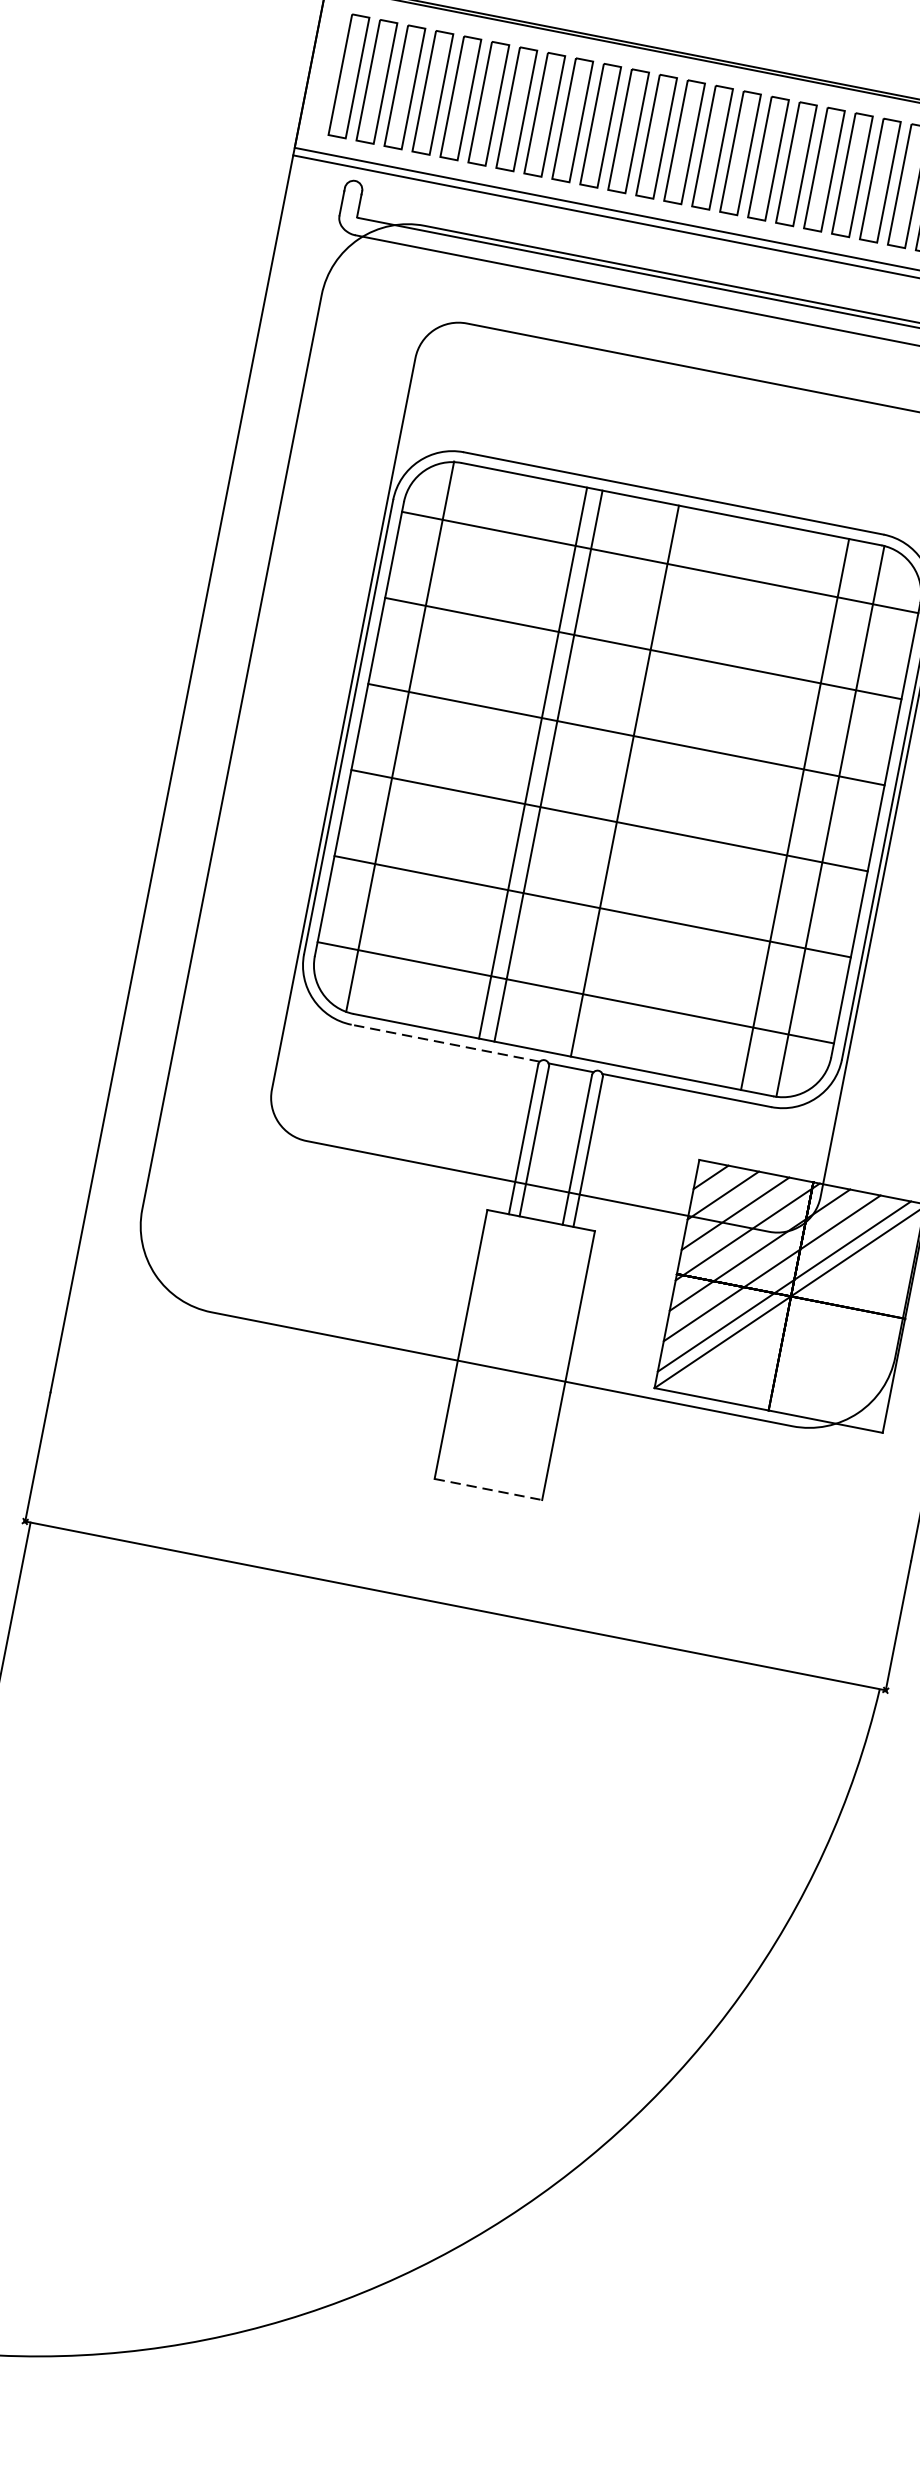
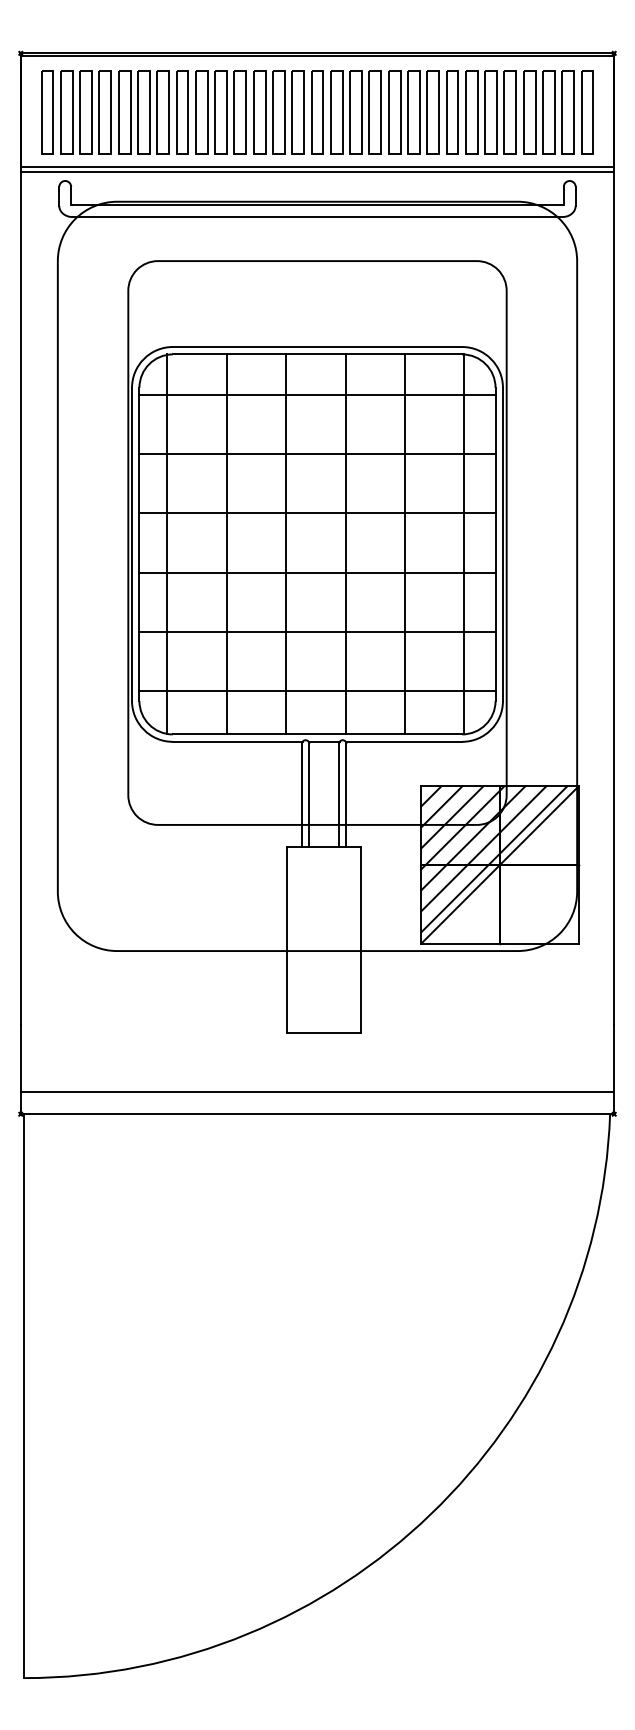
line: (533, 763) -> (286, 544), moved
line: (548, 766) -> (226, 544), moved
line: (624, 781) -> (345, 544), moved
line: (794, 814) -> (404, 544), moved
line: (445, 1042) -> (237, 741), dashed -> solid
line: (488, 1489) -> (324, 1032), dashed -> solid
line: (461, 1574) -> (317, 1092), added

